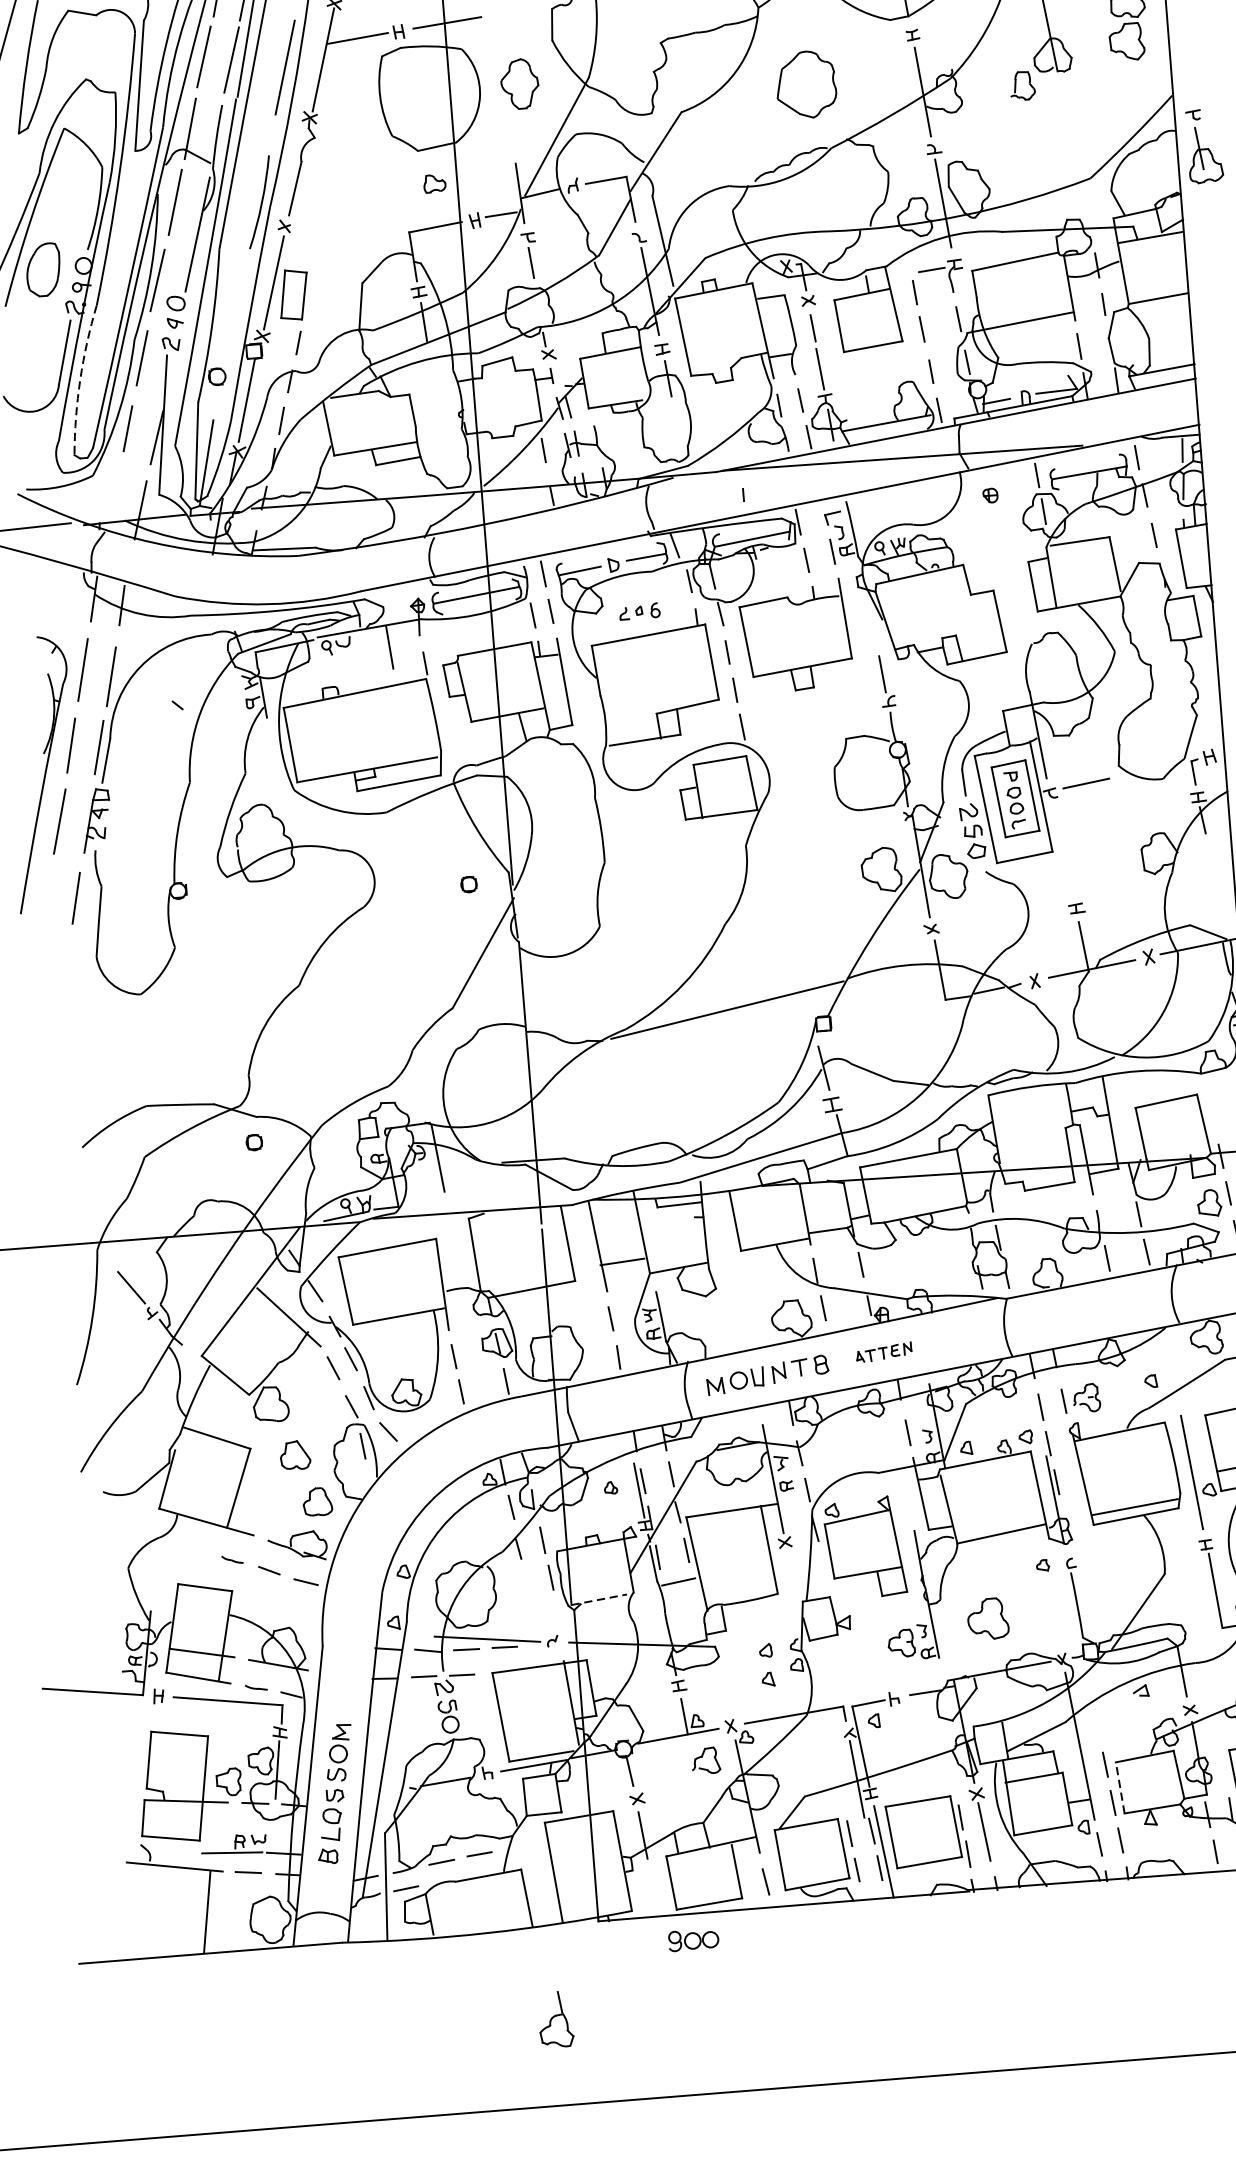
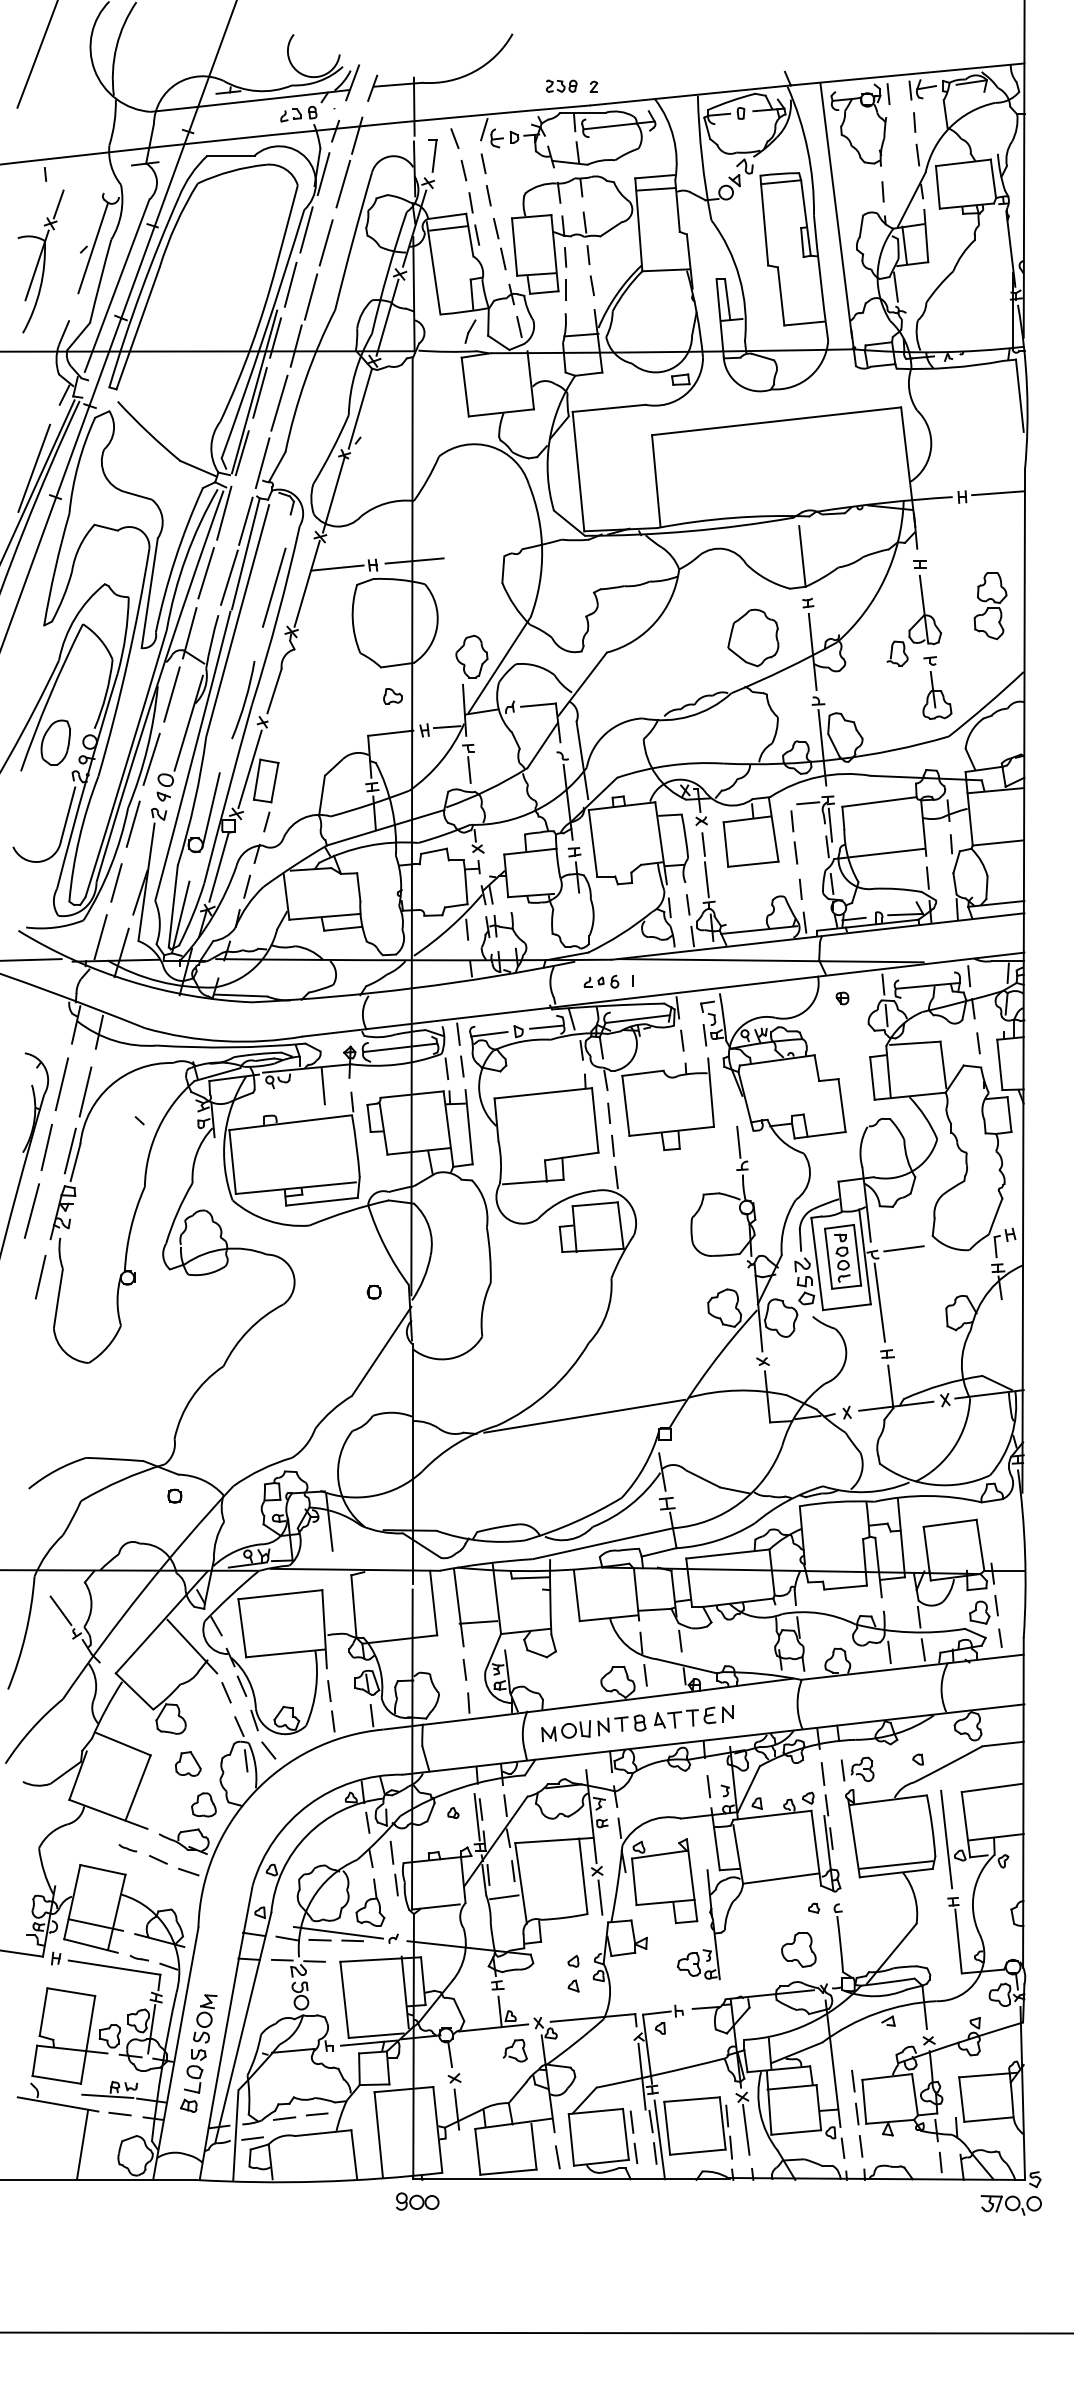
part: (519, 83) -> (471, 656), moved
part: (806, 84) -> (753, 637), moved
part: (1204, 145) -> (937, 687), moved
line: (959, 292) -> (830, 824), added
line: (231, 334) -> (210, 810), added
arc: (80, 380) -> (79, 838), dashed -> solid
line: (114, 494) -> (100, 937), added
part: (639, 611) -> (601, 981), moved
line: (1062, 848) -> (879, 1302), added
part: (883, 1352) -> (693, 1716), size x1.67
line: (791, 1573) -> (600, 1897), added
line: (599, 1599) -> (436, 1906), dashed -> solid
part: (987, 1618) -> (798, 1949), moved
line: (1120, 1787) -> (864, 2101), dashed -> solid
part: (693, 1939) -> (417, 2201), moved
part: (555, 2019) -> (370, 1902), moved

